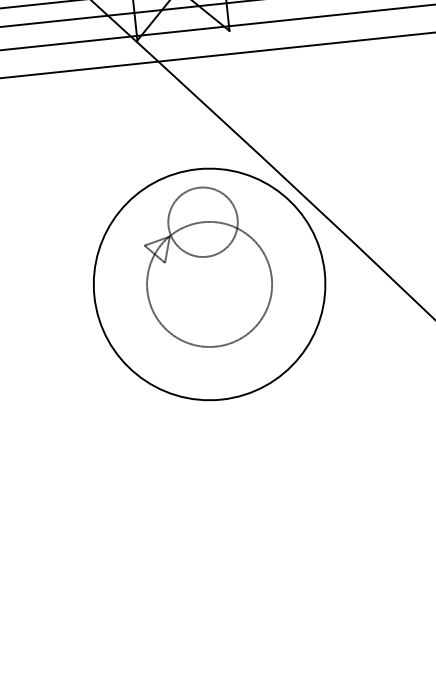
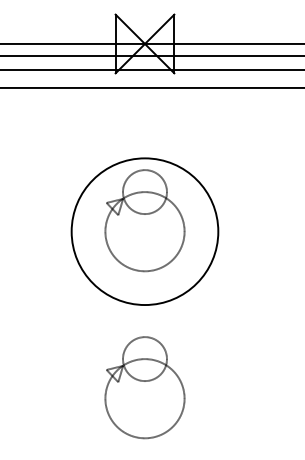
part: (234, 529) -> (144, 387), added

